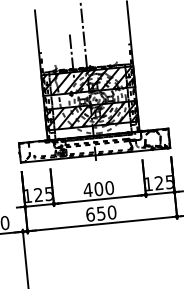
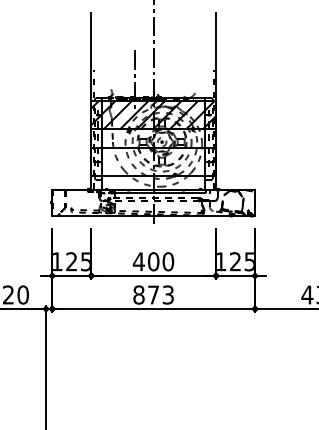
hatch: (91, 115) -> (153, 162), removed
text: (101, 213) -> (153, 294), 650 -> 873

